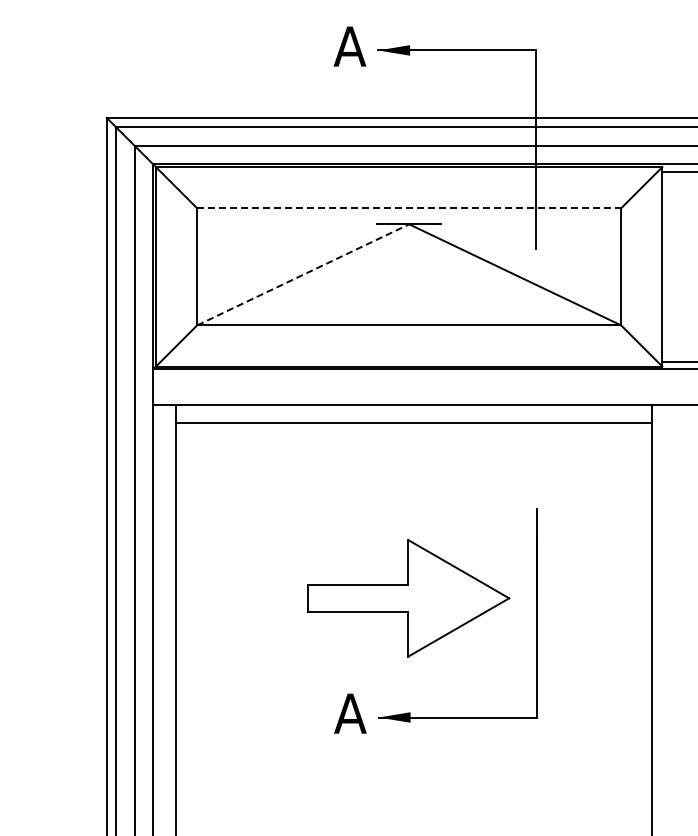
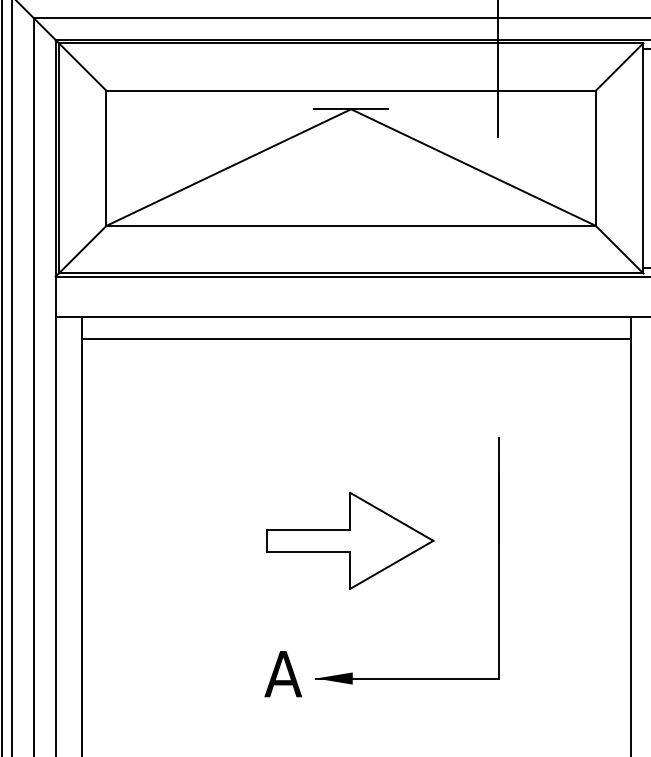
line: (409, 208) -> (351, 90), dashed -> solid
line: (303, 274) -> (229, 167), dashed -> solid
part: (408, 597) -> (350, 540), size x0.71

